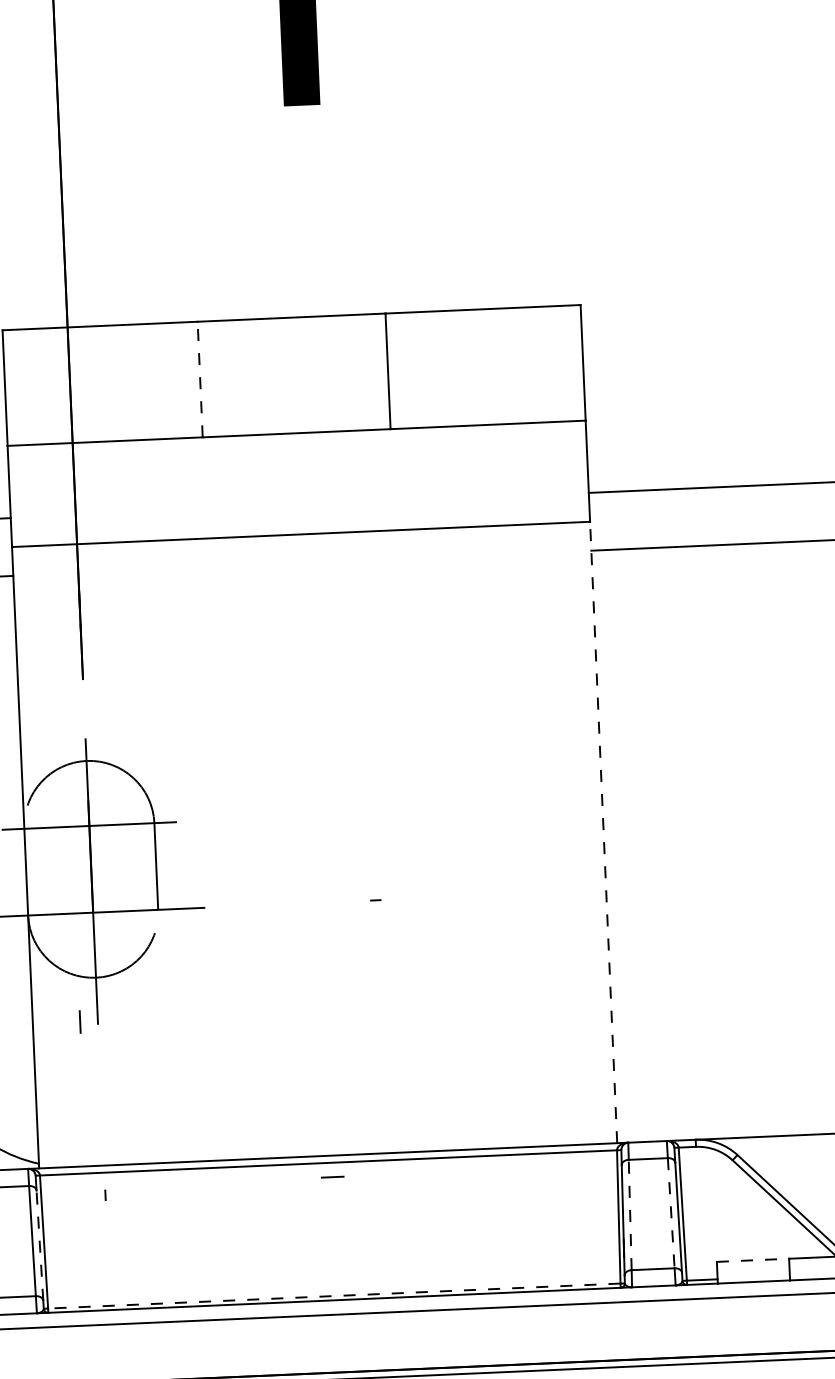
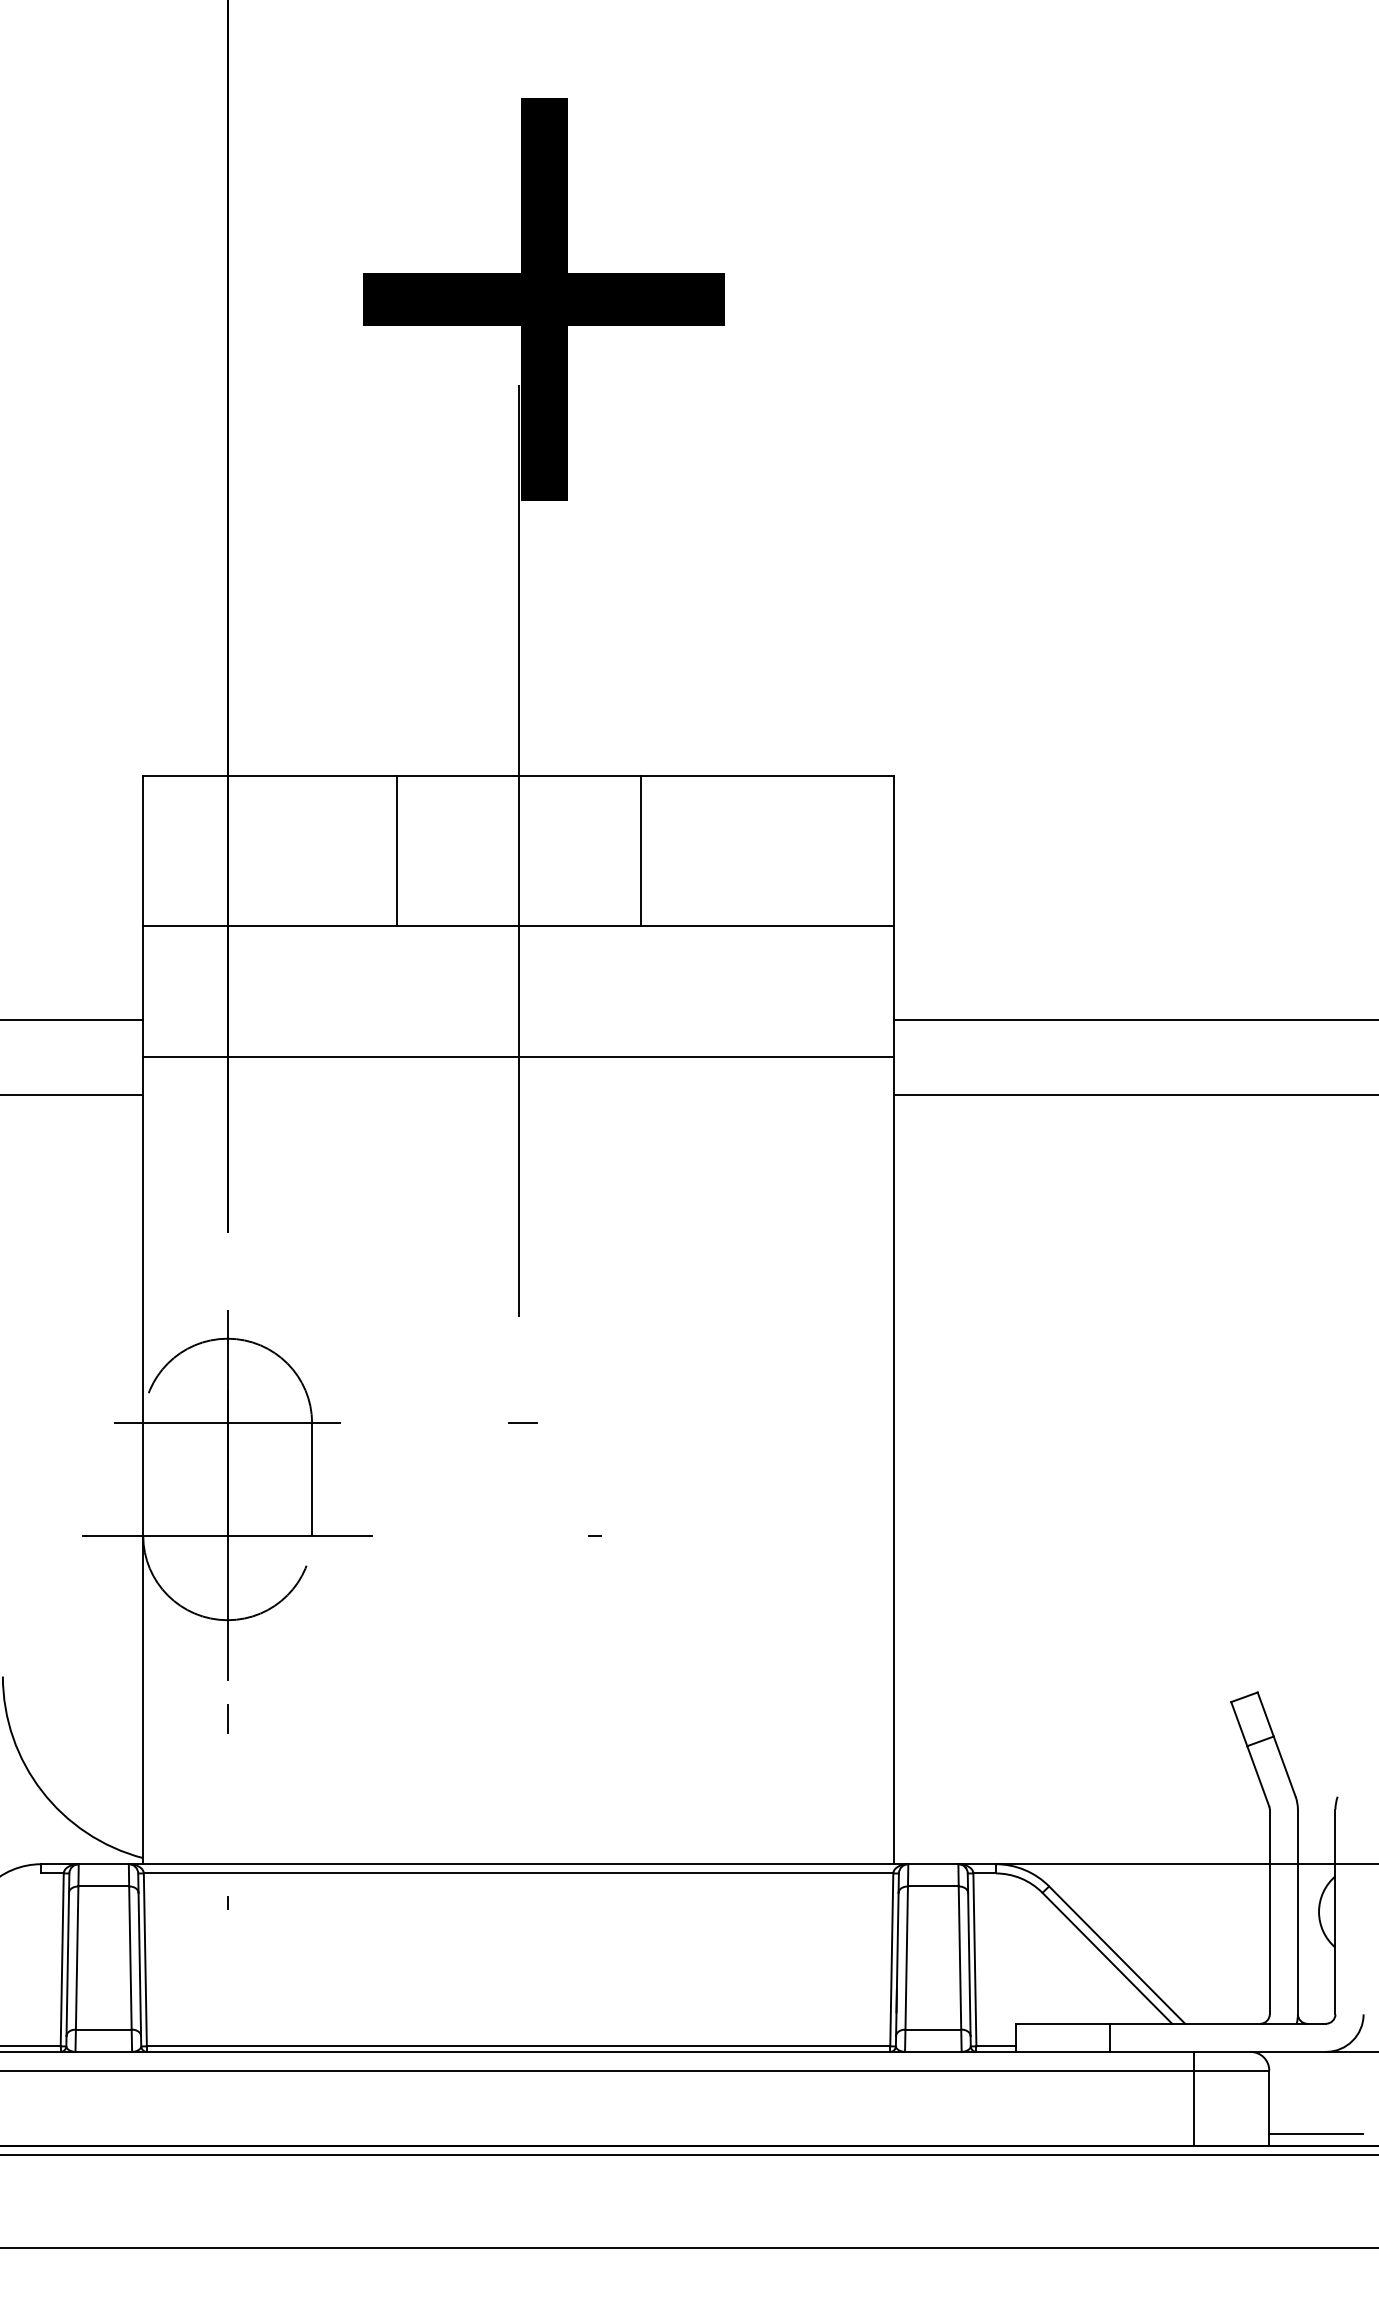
line: (294, 375) -> (518, 850), added
line: (200, 379) -> (396, 850), dashed -> solid
line: (603, 832) -> (893, 1460), dashed -> solid
line: (80, 1021) -> (227, 1718), moved
line: (332, 1176) -> (522, 1422), moved
line: (670, 1213) -> (959, 1958), dashed -> solid
line: (630, 1215) -> (906, 1958), dashed -> solid
line: (39, 1245) -> (139, 1964), dashed -> solid
line: (753, 1260) -> (1063, 2023), dashed -> solid
line: (334, 1296) -> (518, 2046), dashed -> solid

